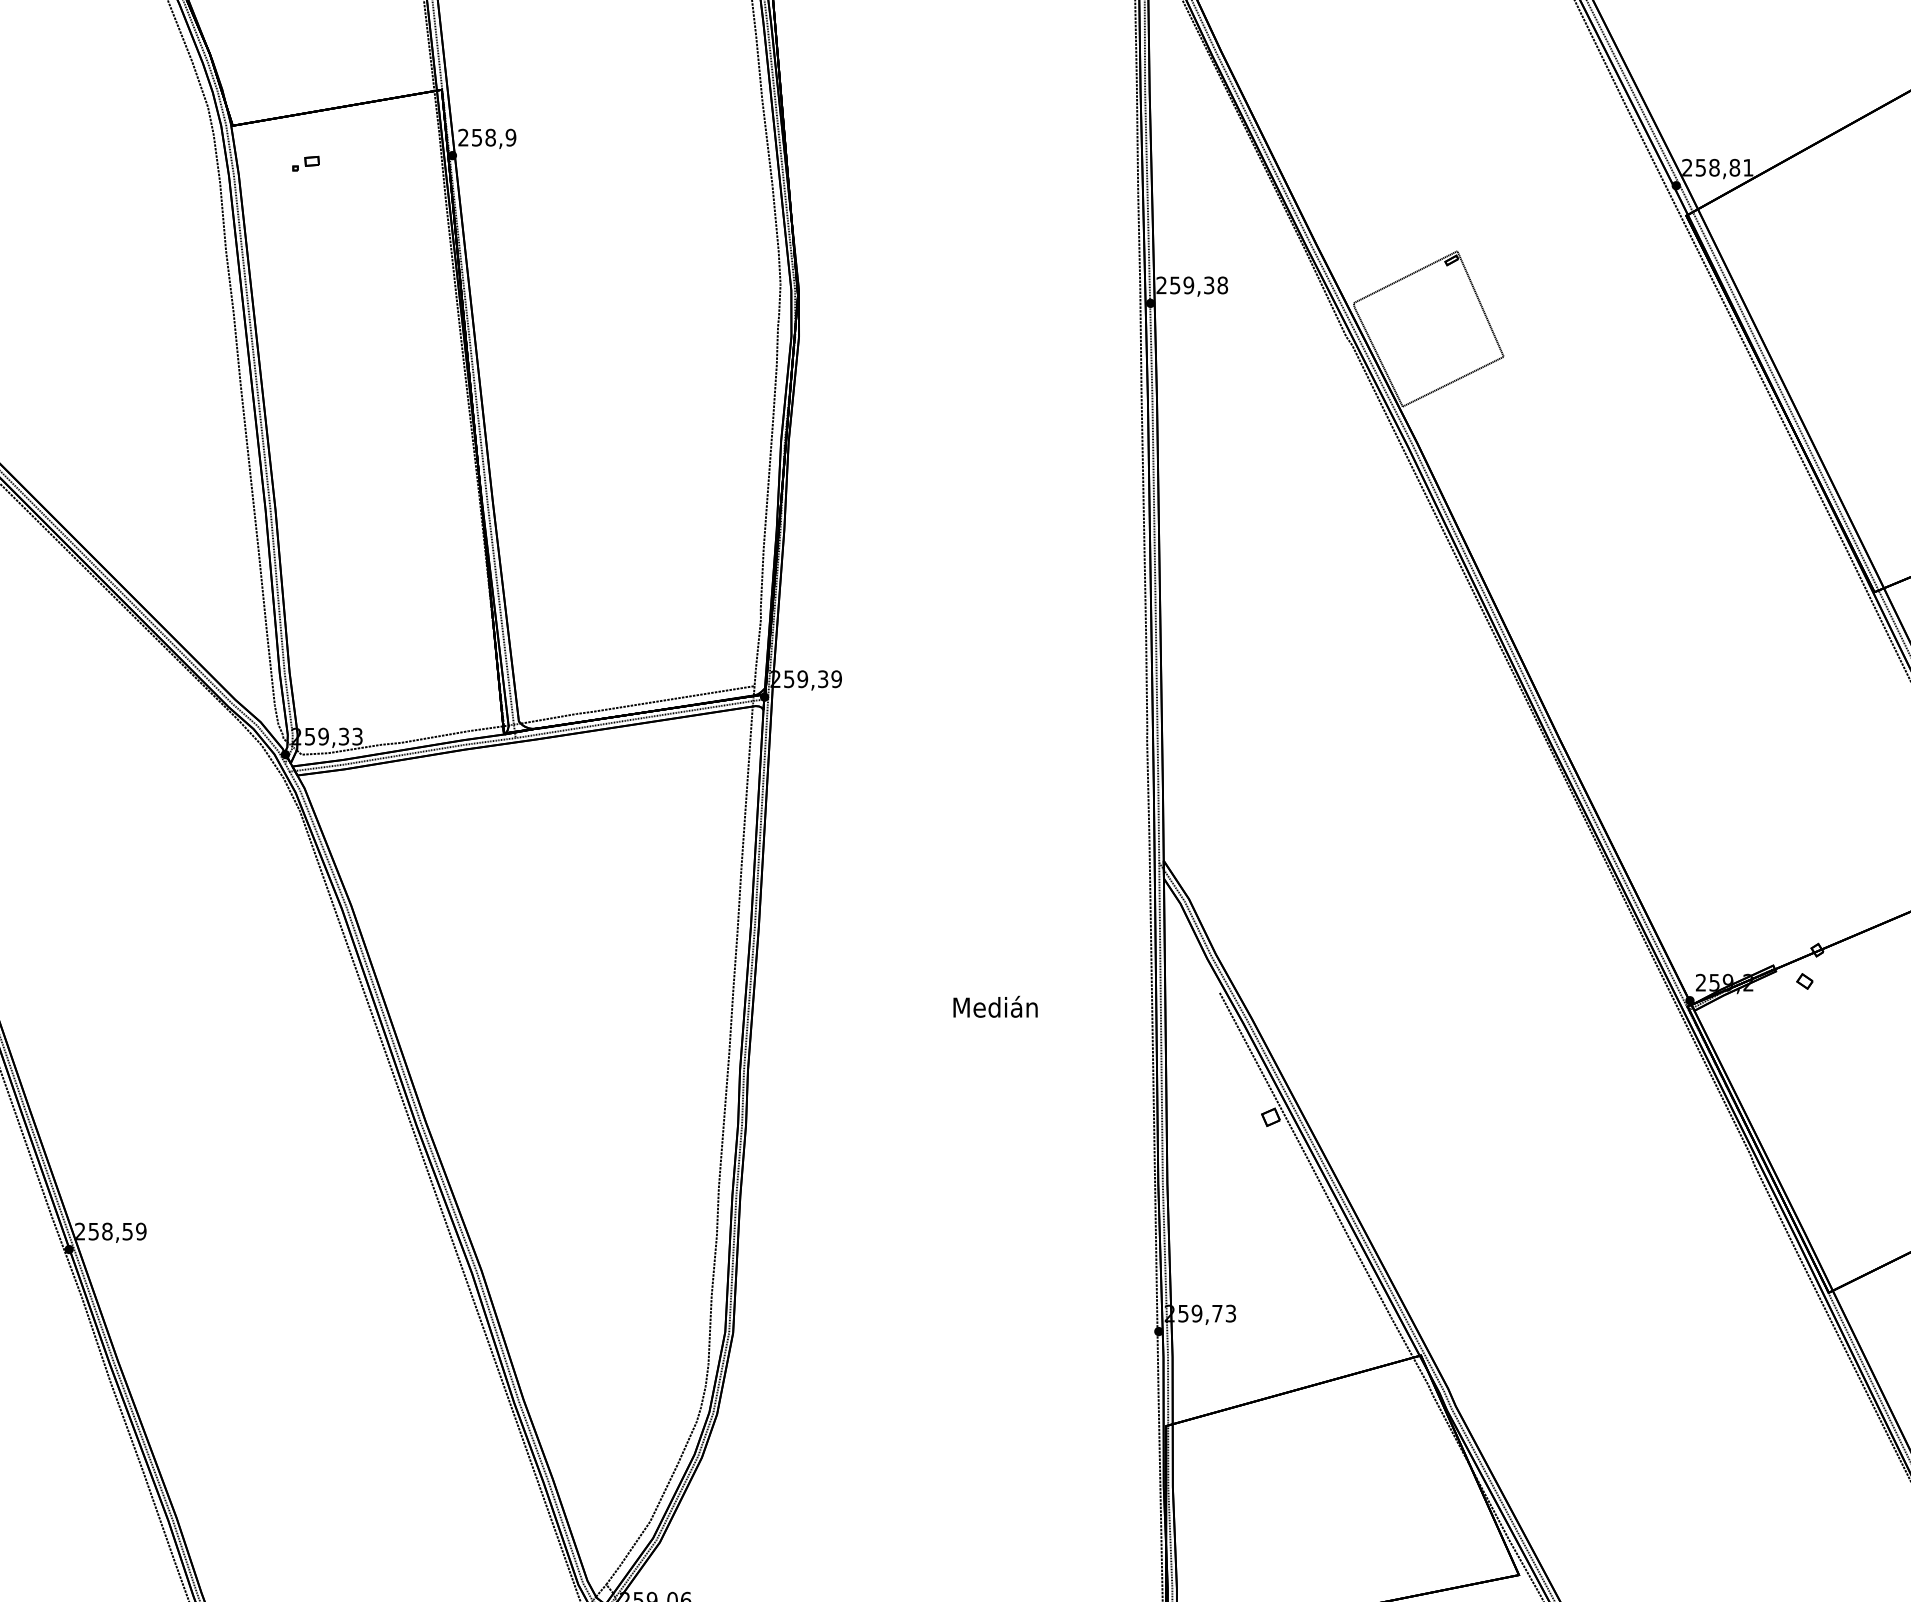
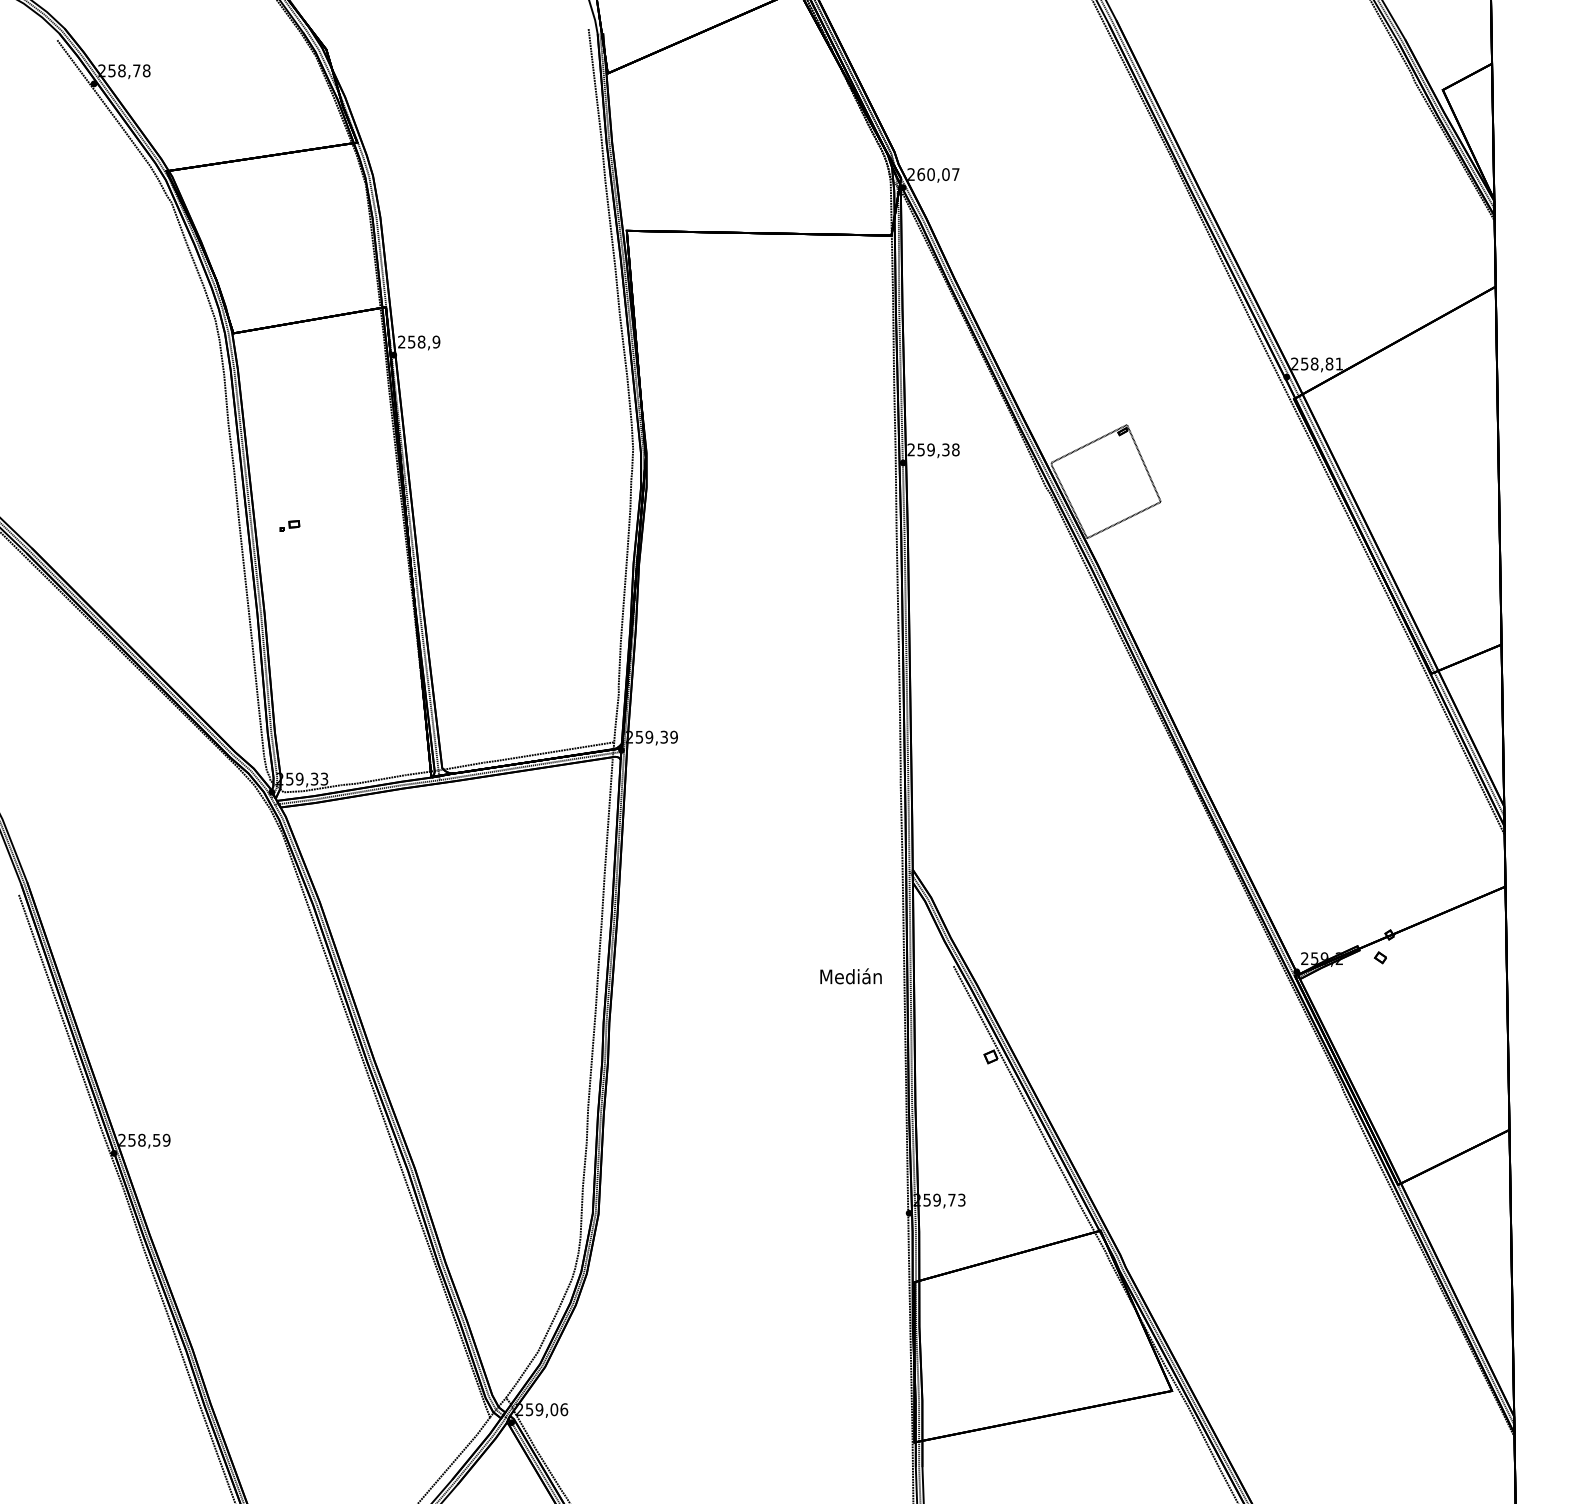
part: (305, 162) -> (289, 525), moved
text: (994, 1007) -> (850, 976), moved

